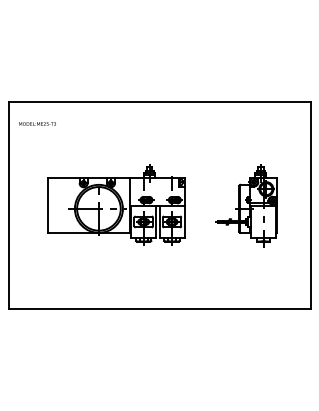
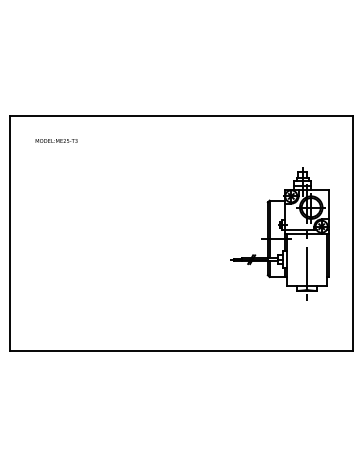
text: (37, 123) -> (56, 140), moved
part: (115, 204) -> (131, 232), removed
part: (246, 205) -> (279, 233), size x1.4

